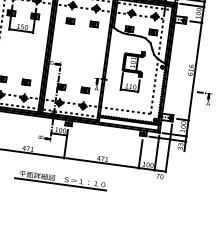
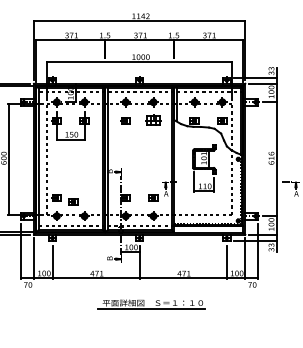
part: (94, 24) -> (153, 120), size x1.6
part: (26, 82) -> (73, 201), moved
part: (60, 180) -> (151, 304), moved

